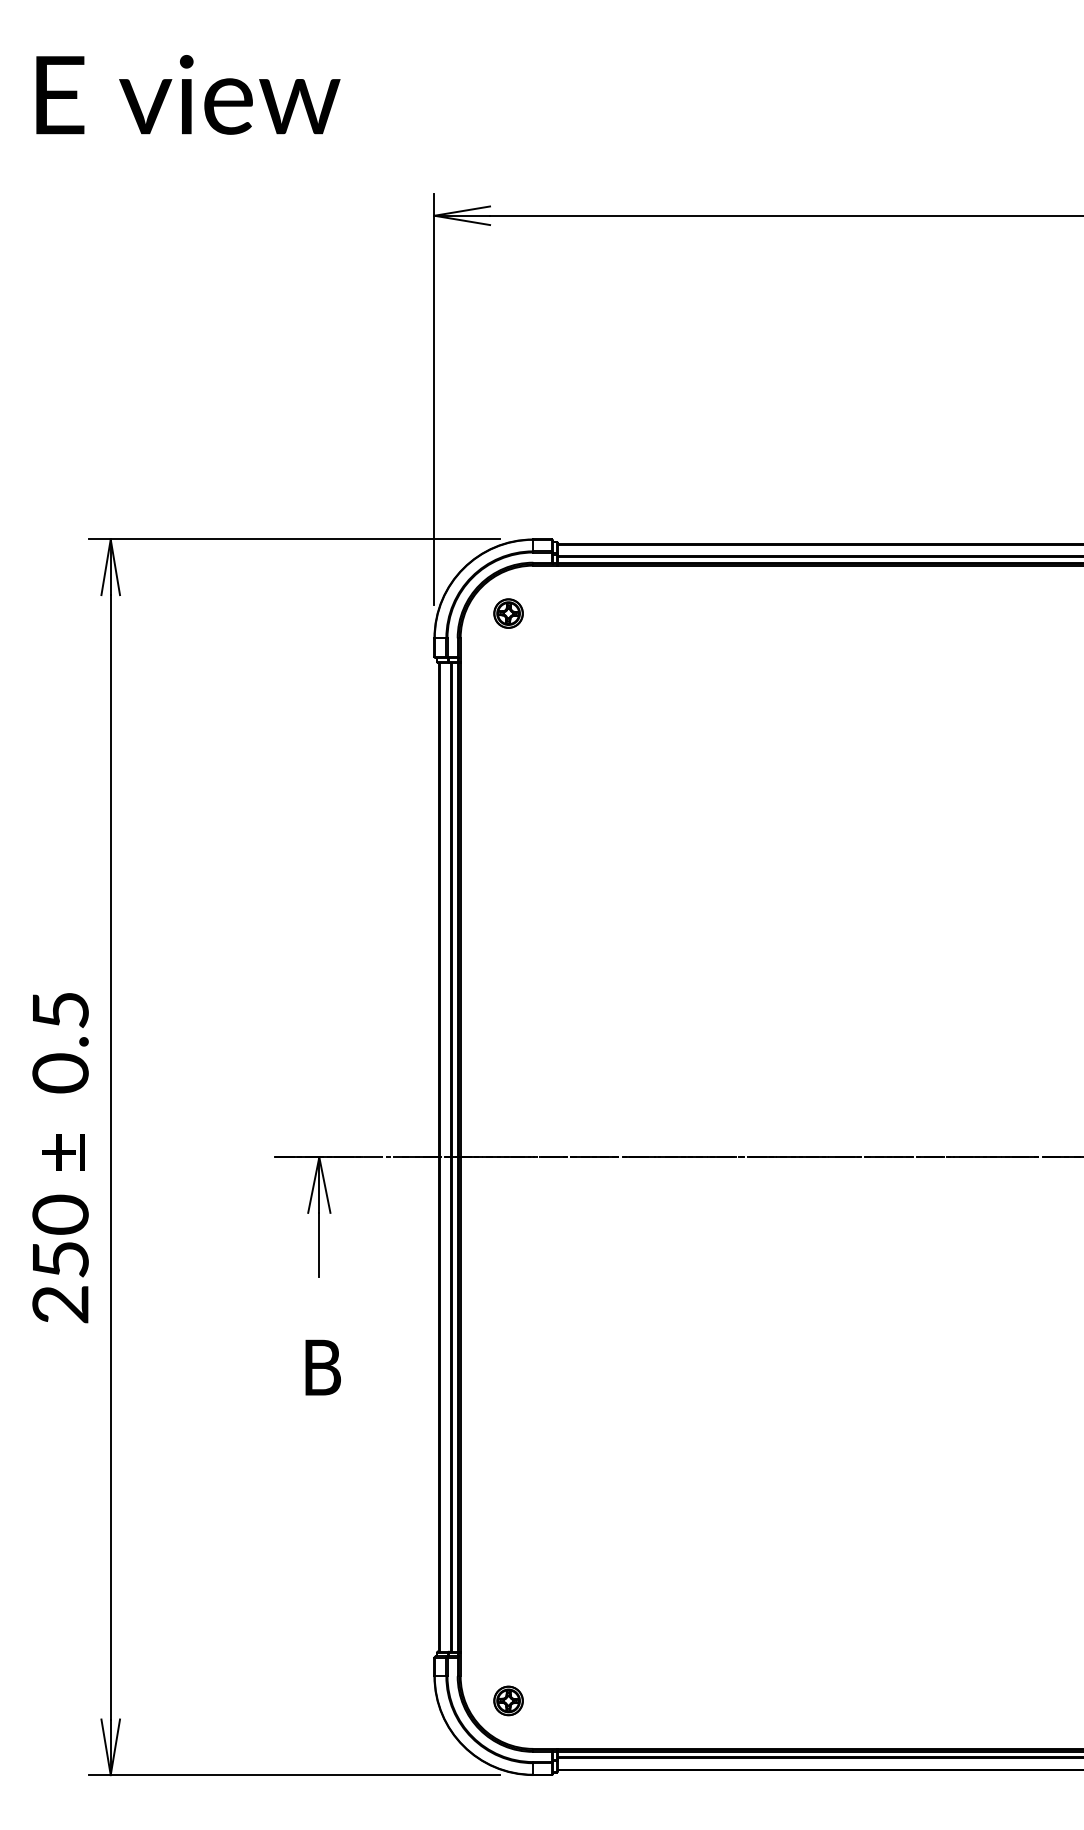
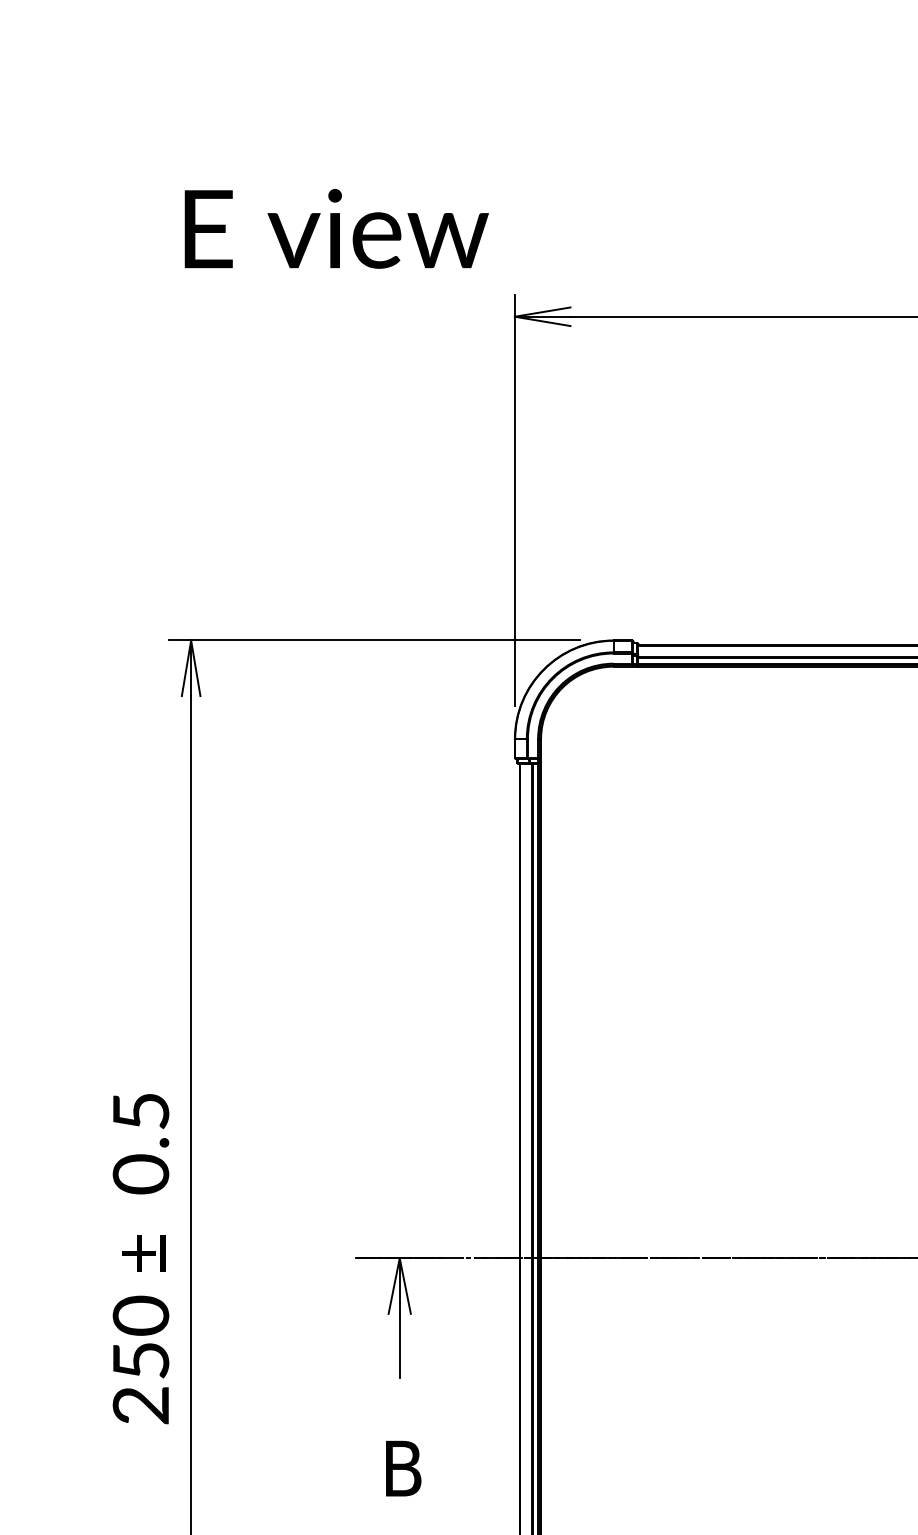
text: (188, 94) -> (336, 228), moved
part: (508, 613) -> (588, 714), removed

